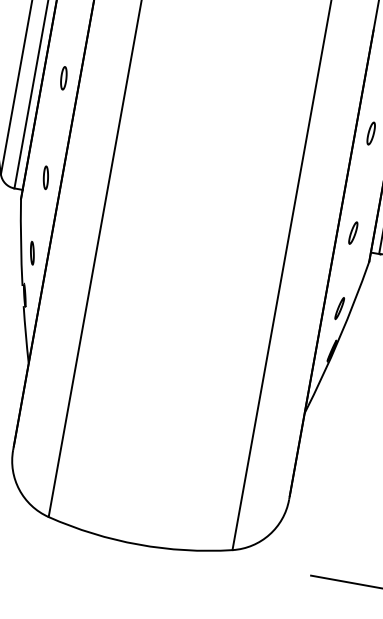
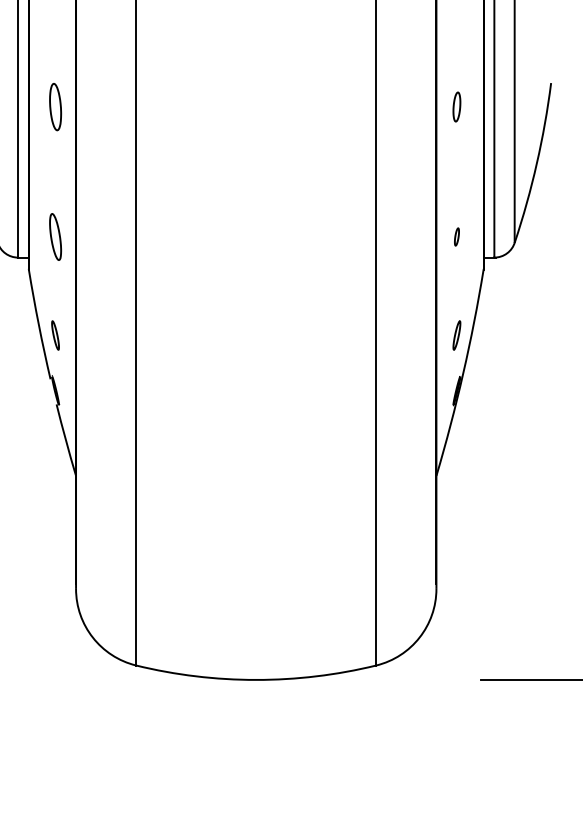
part: (63, 77) -> (55, 106), size x1.6
part: (45, 177) -> (55, 236), size x1.6
part: (353, 232) -> (456, 236), size x0.6

